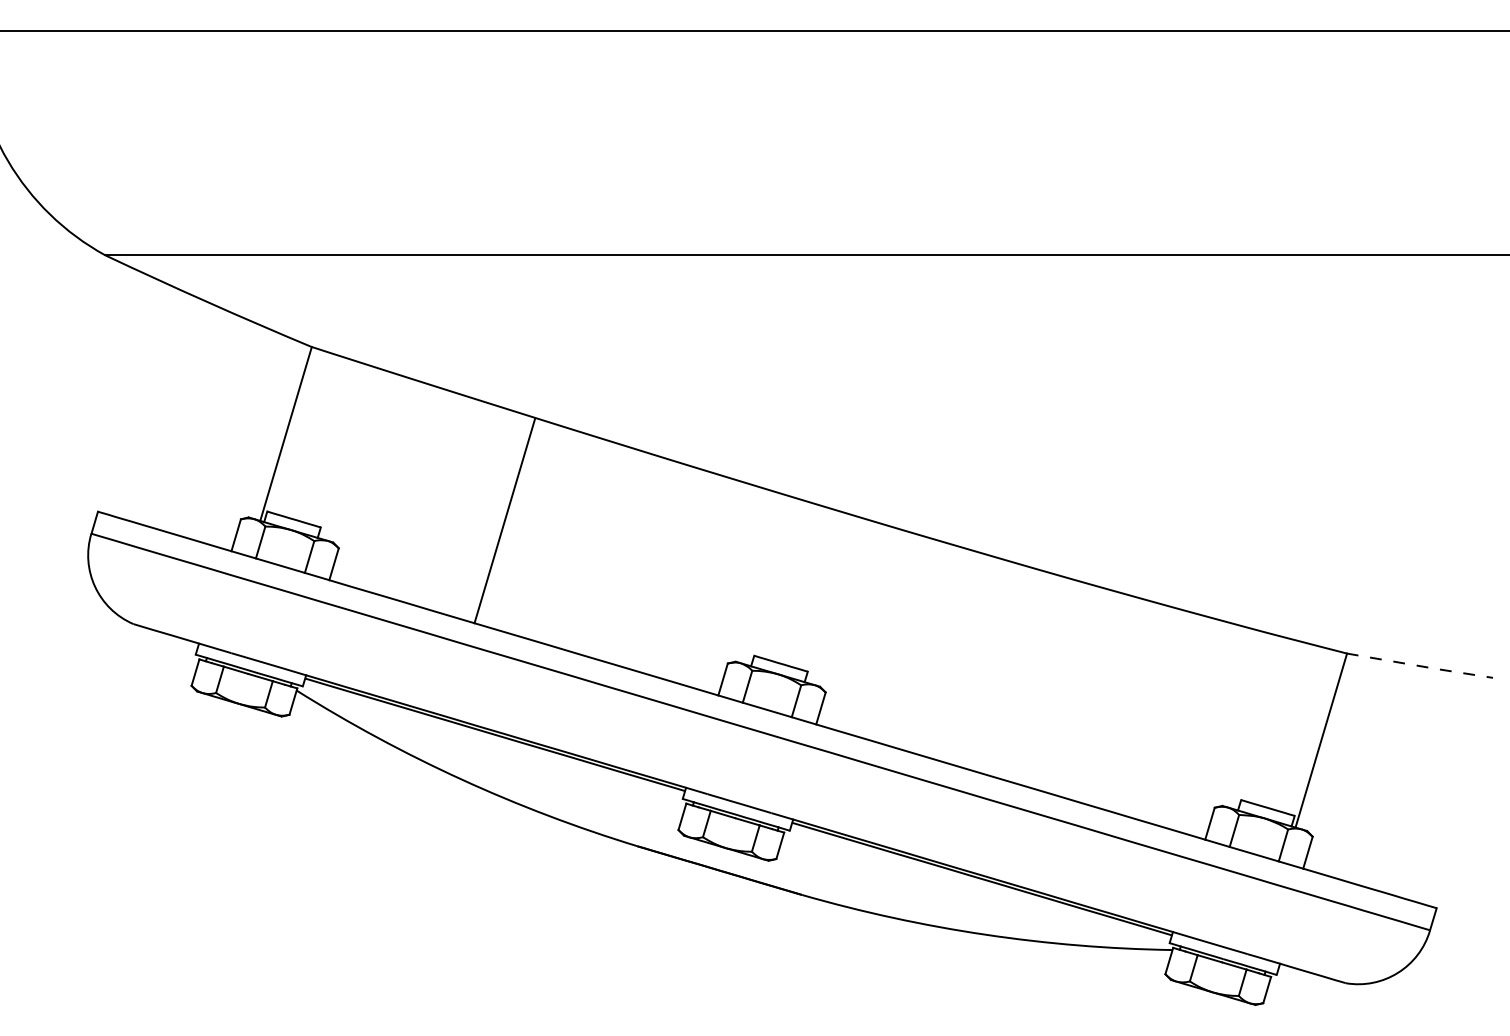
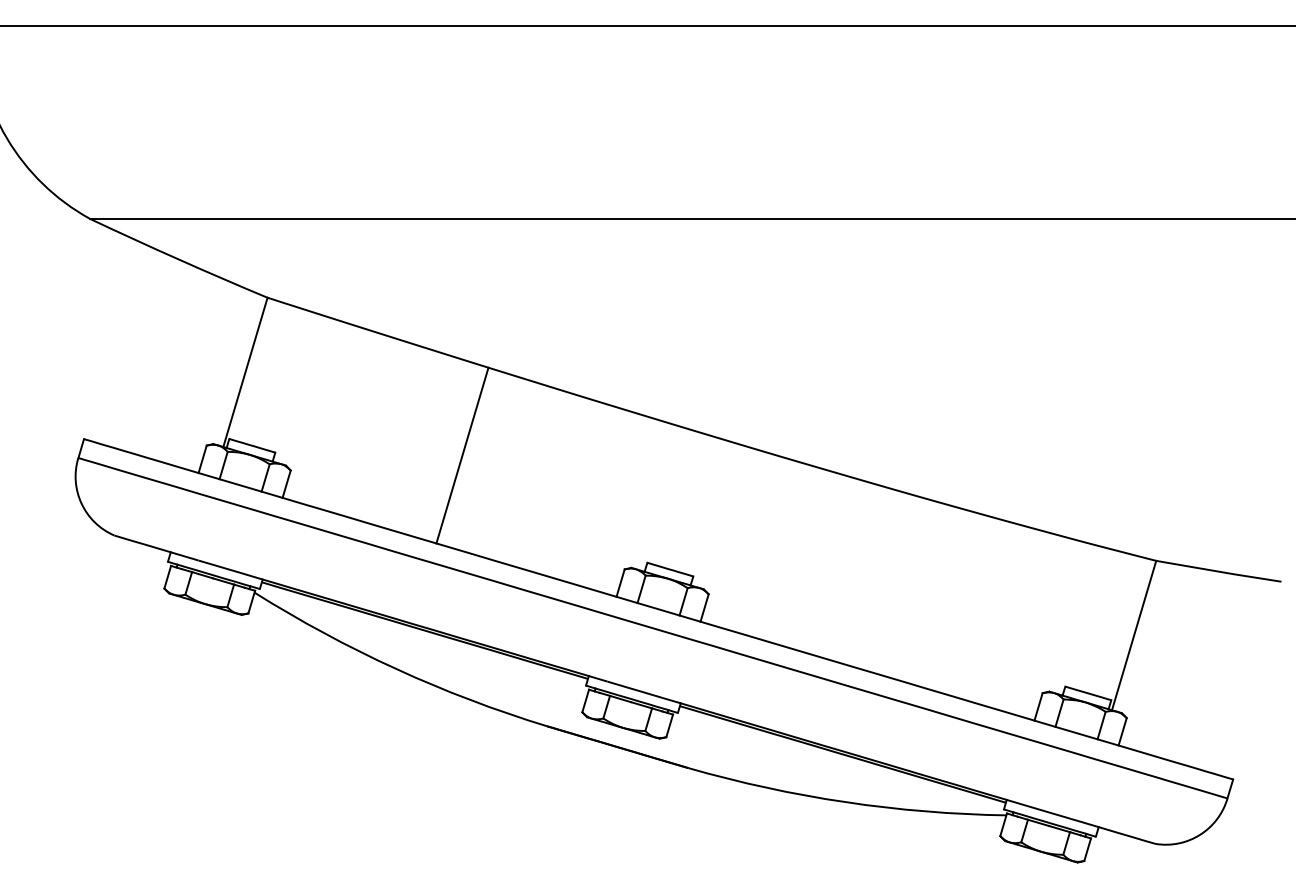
line: (504, 520) -> (462, 455), moved
line: (1420, 666) -> (1219, 571), dashed -> solid

